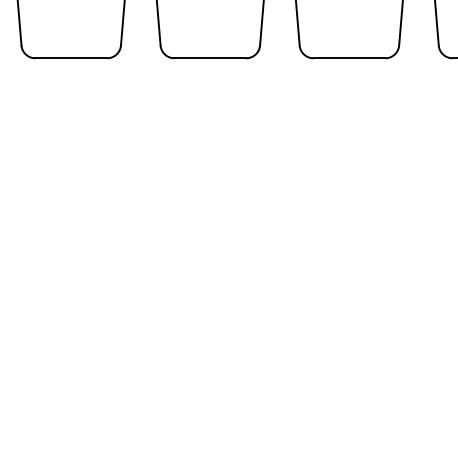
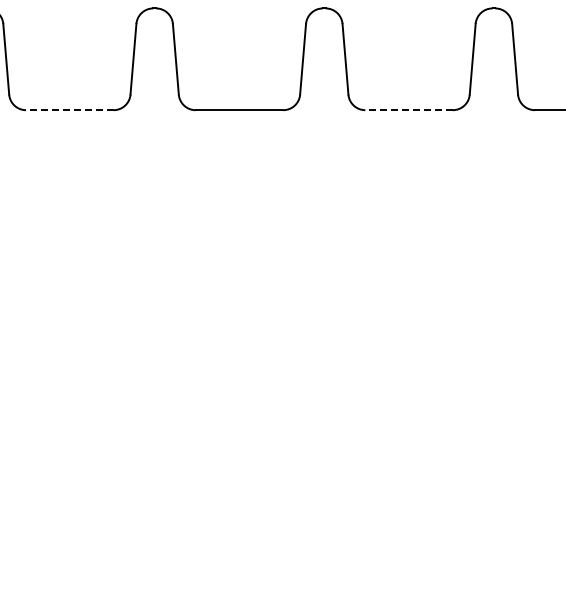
line: (70, 58) -> (69, 110), solid -> dashed
line: (349, 58) -> (409, 110), solid -> dashed

